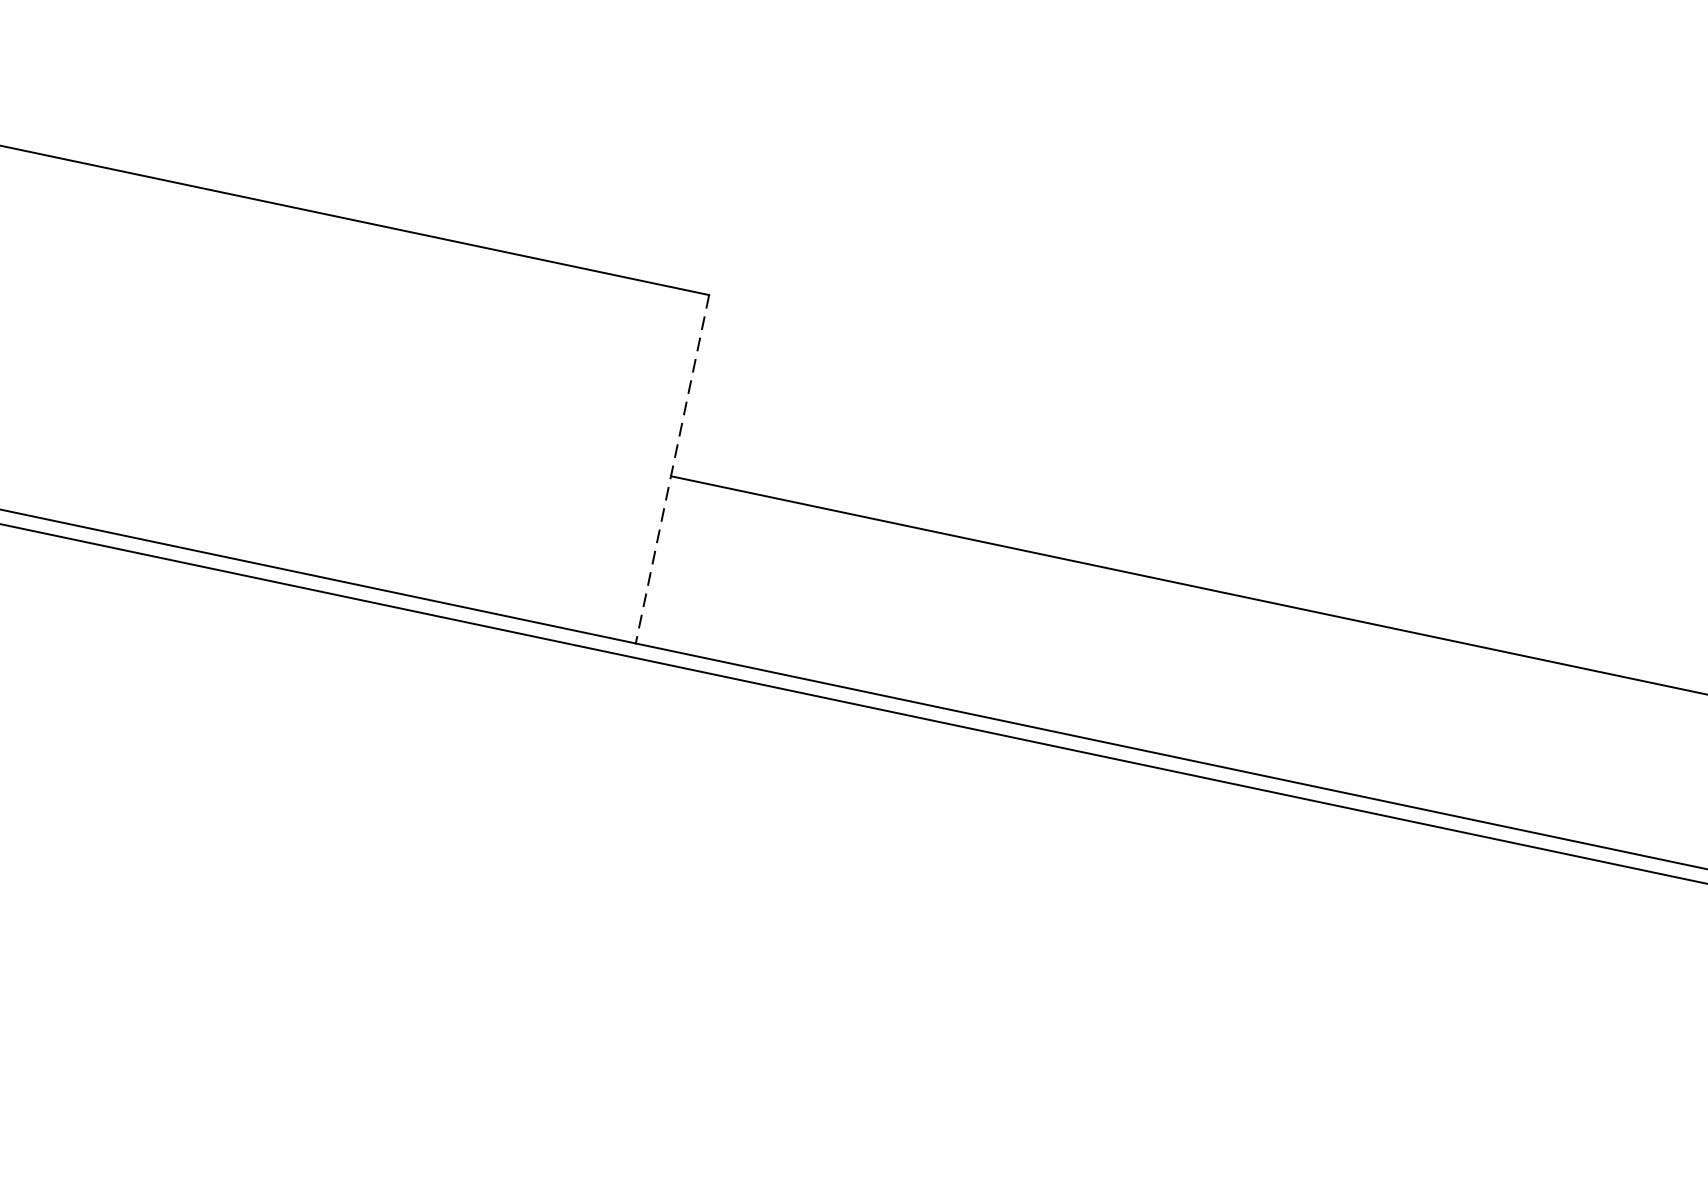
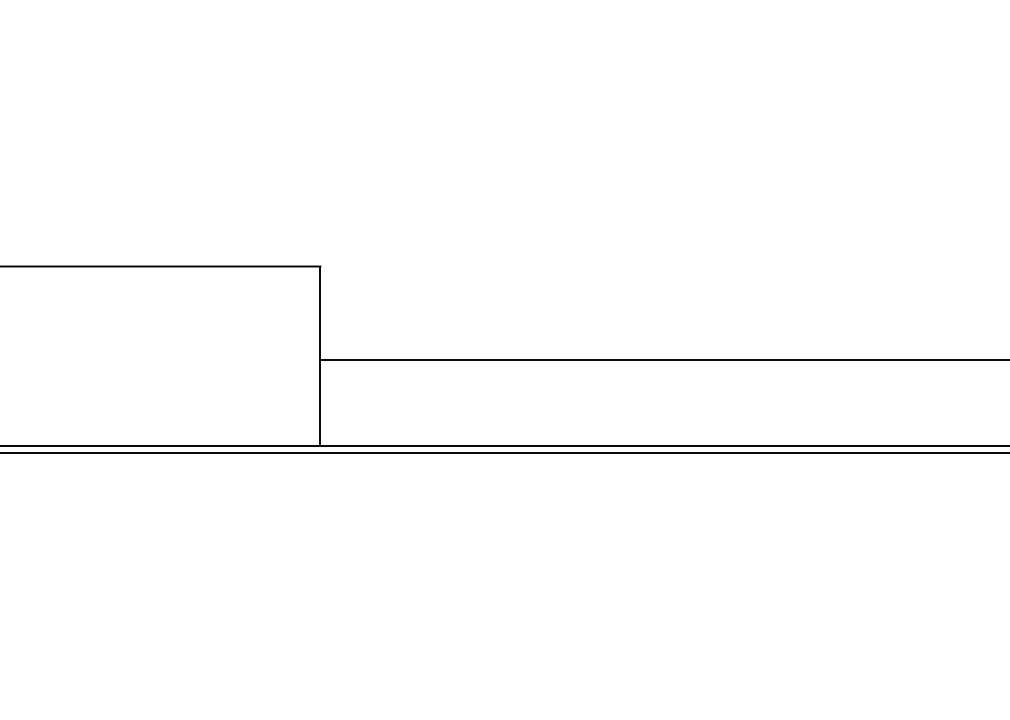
line: (672, 469) -> (320, 356), dashed -> solid

